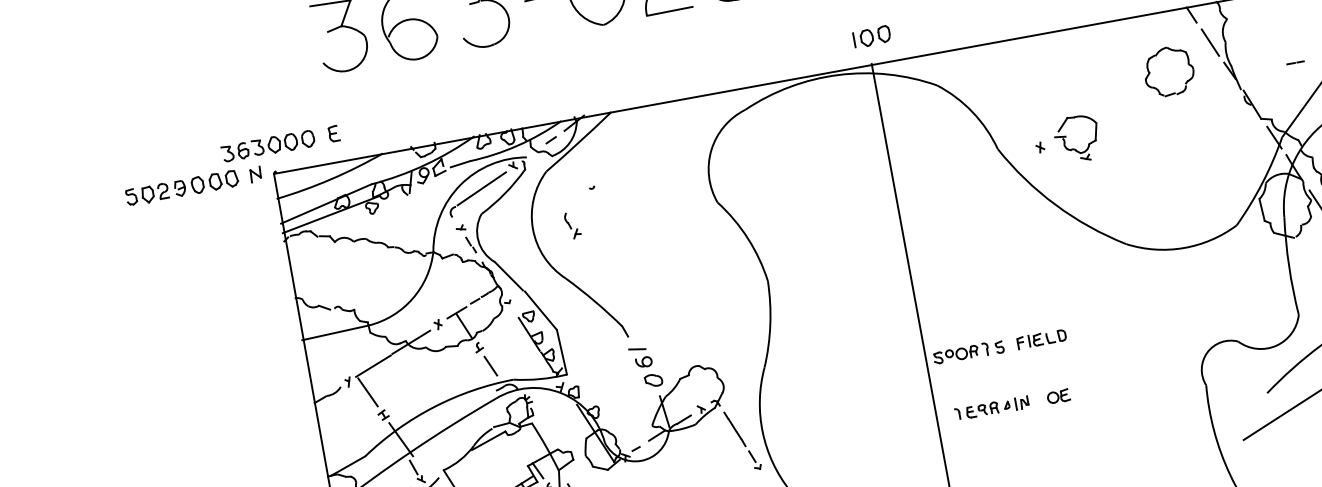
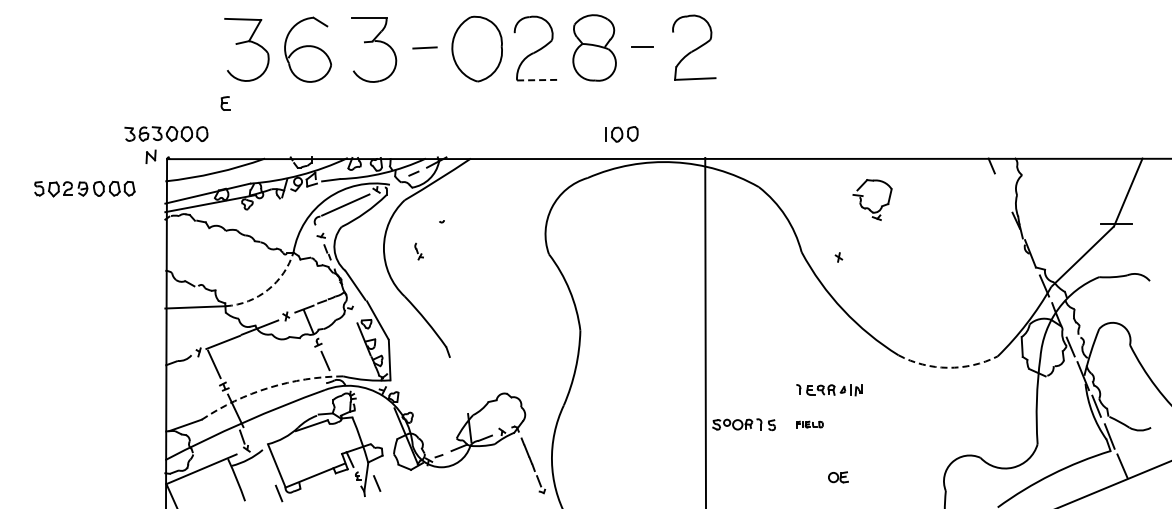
line: (669, 11) -> (537, 80), solid -> dashed
part: (871, 37) -> (621, 134), moved
line: (1210, 42) -> (1003, 192), removed
line: (1295, 62) -> (1074, 223), removed
part: (1168, 71) -> (962, 211), removed
part: (333, 133) -> (225, 103), moved
part: (1074, 148) -> (868, 207), moved
part: (181, 188) -> (84, 189), moved
part: (572, 225) -> (418, 251), size x0.7
arc: (1183, 247) -> (947, 367), solid -> dashed
arc: (413, 298) -> (268, 289), solid -> dashed
part: (1042, 338) -> (810, 424), size x0.6
part: (645, 367) -> (460, 386), removed
part: (1058, 396) -> (838, 477), moved
arc: (433, 406) -> (269, 387), solid -> dashed
part: (992, 408) -> (829, 390), moved

